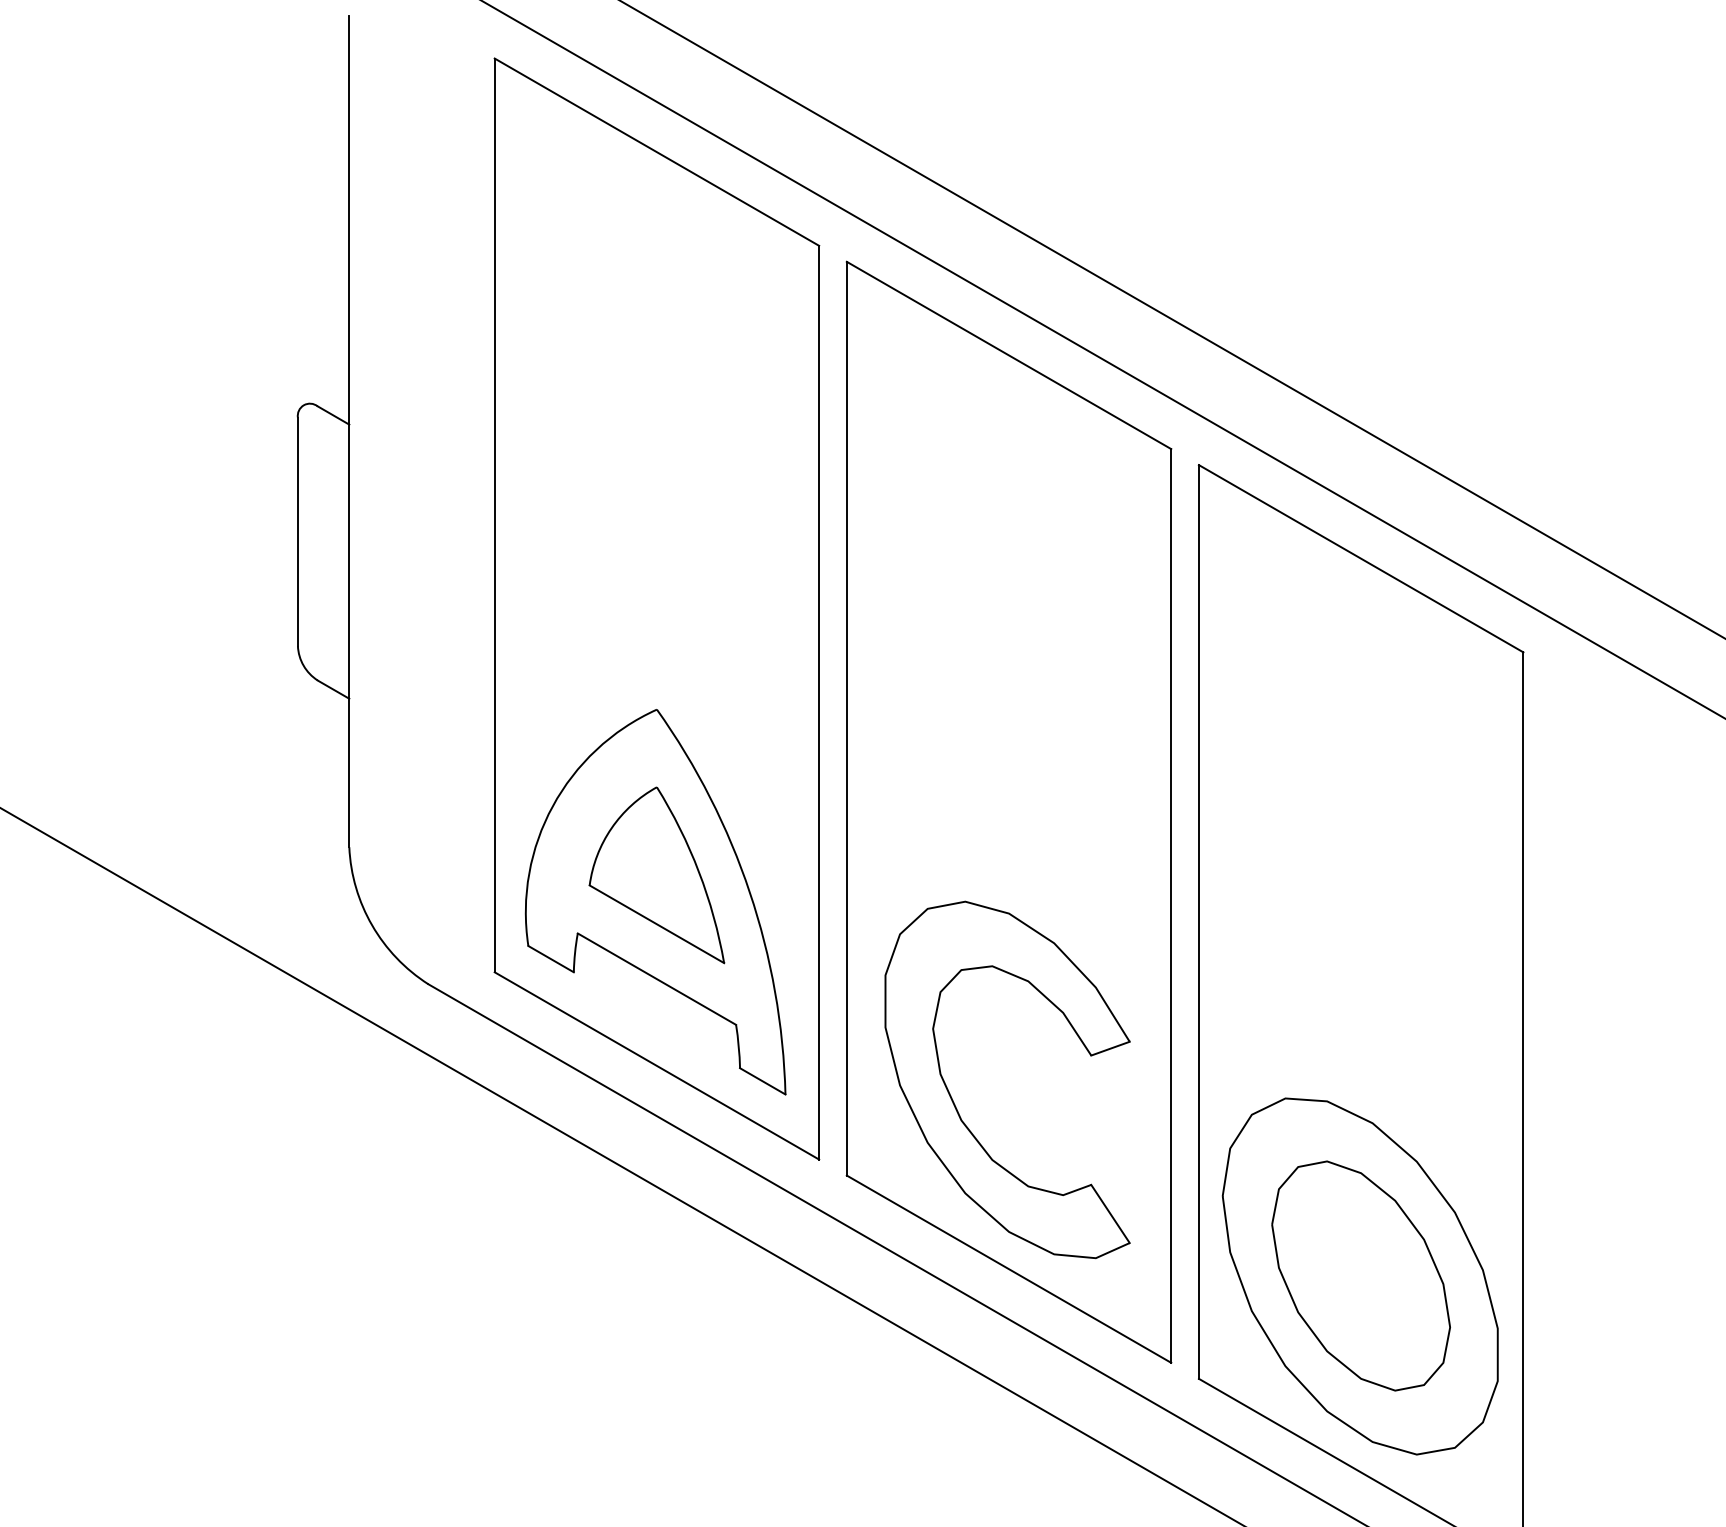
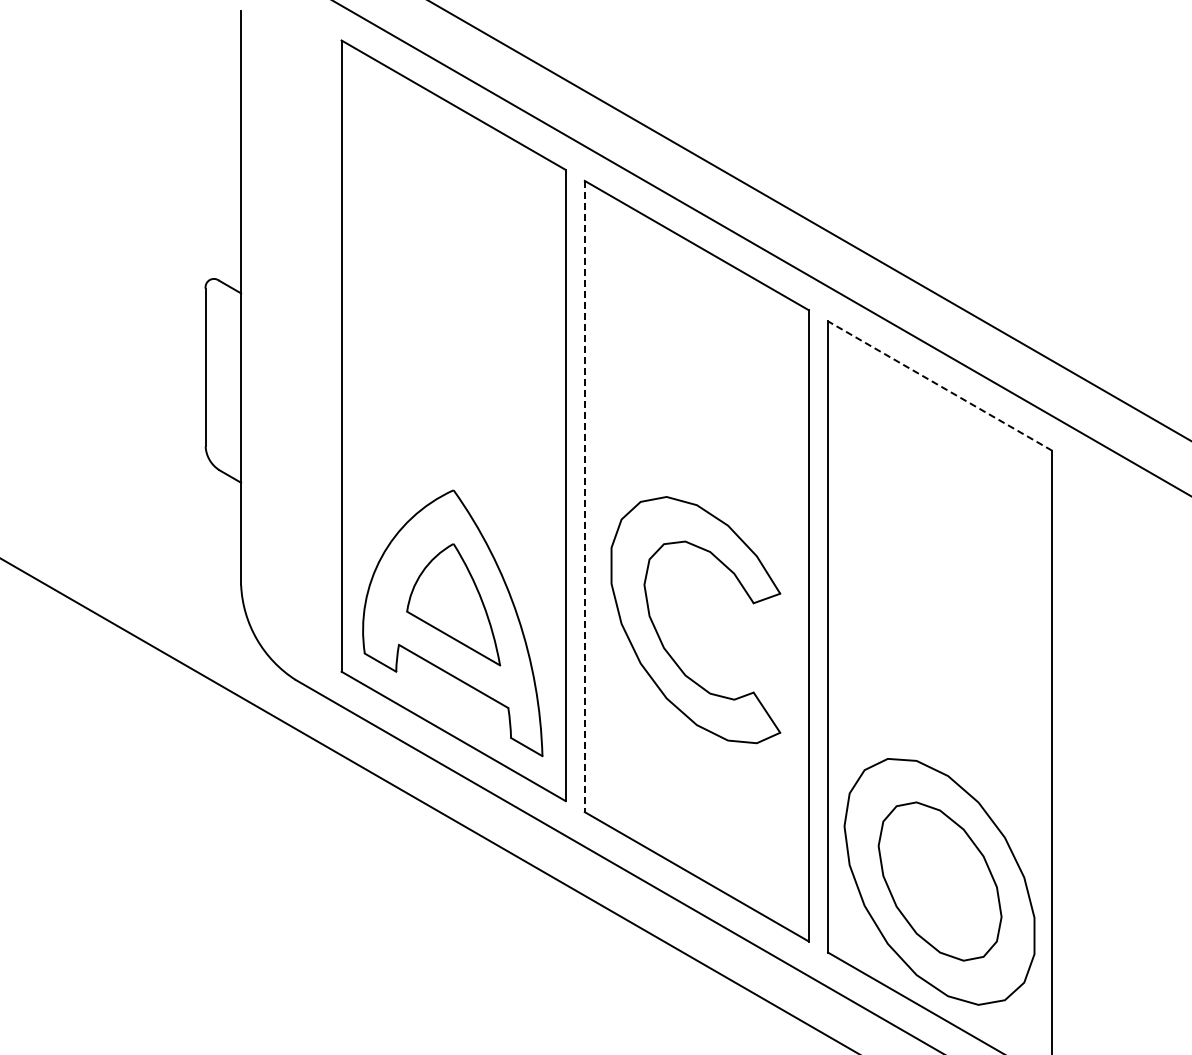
line: (1360, 557) -> (939, 385), solid -> dashed
line: (846, 718) -> (584, 496), solid -> dashed
part: (956, 1105) -> (660, 637), moved

